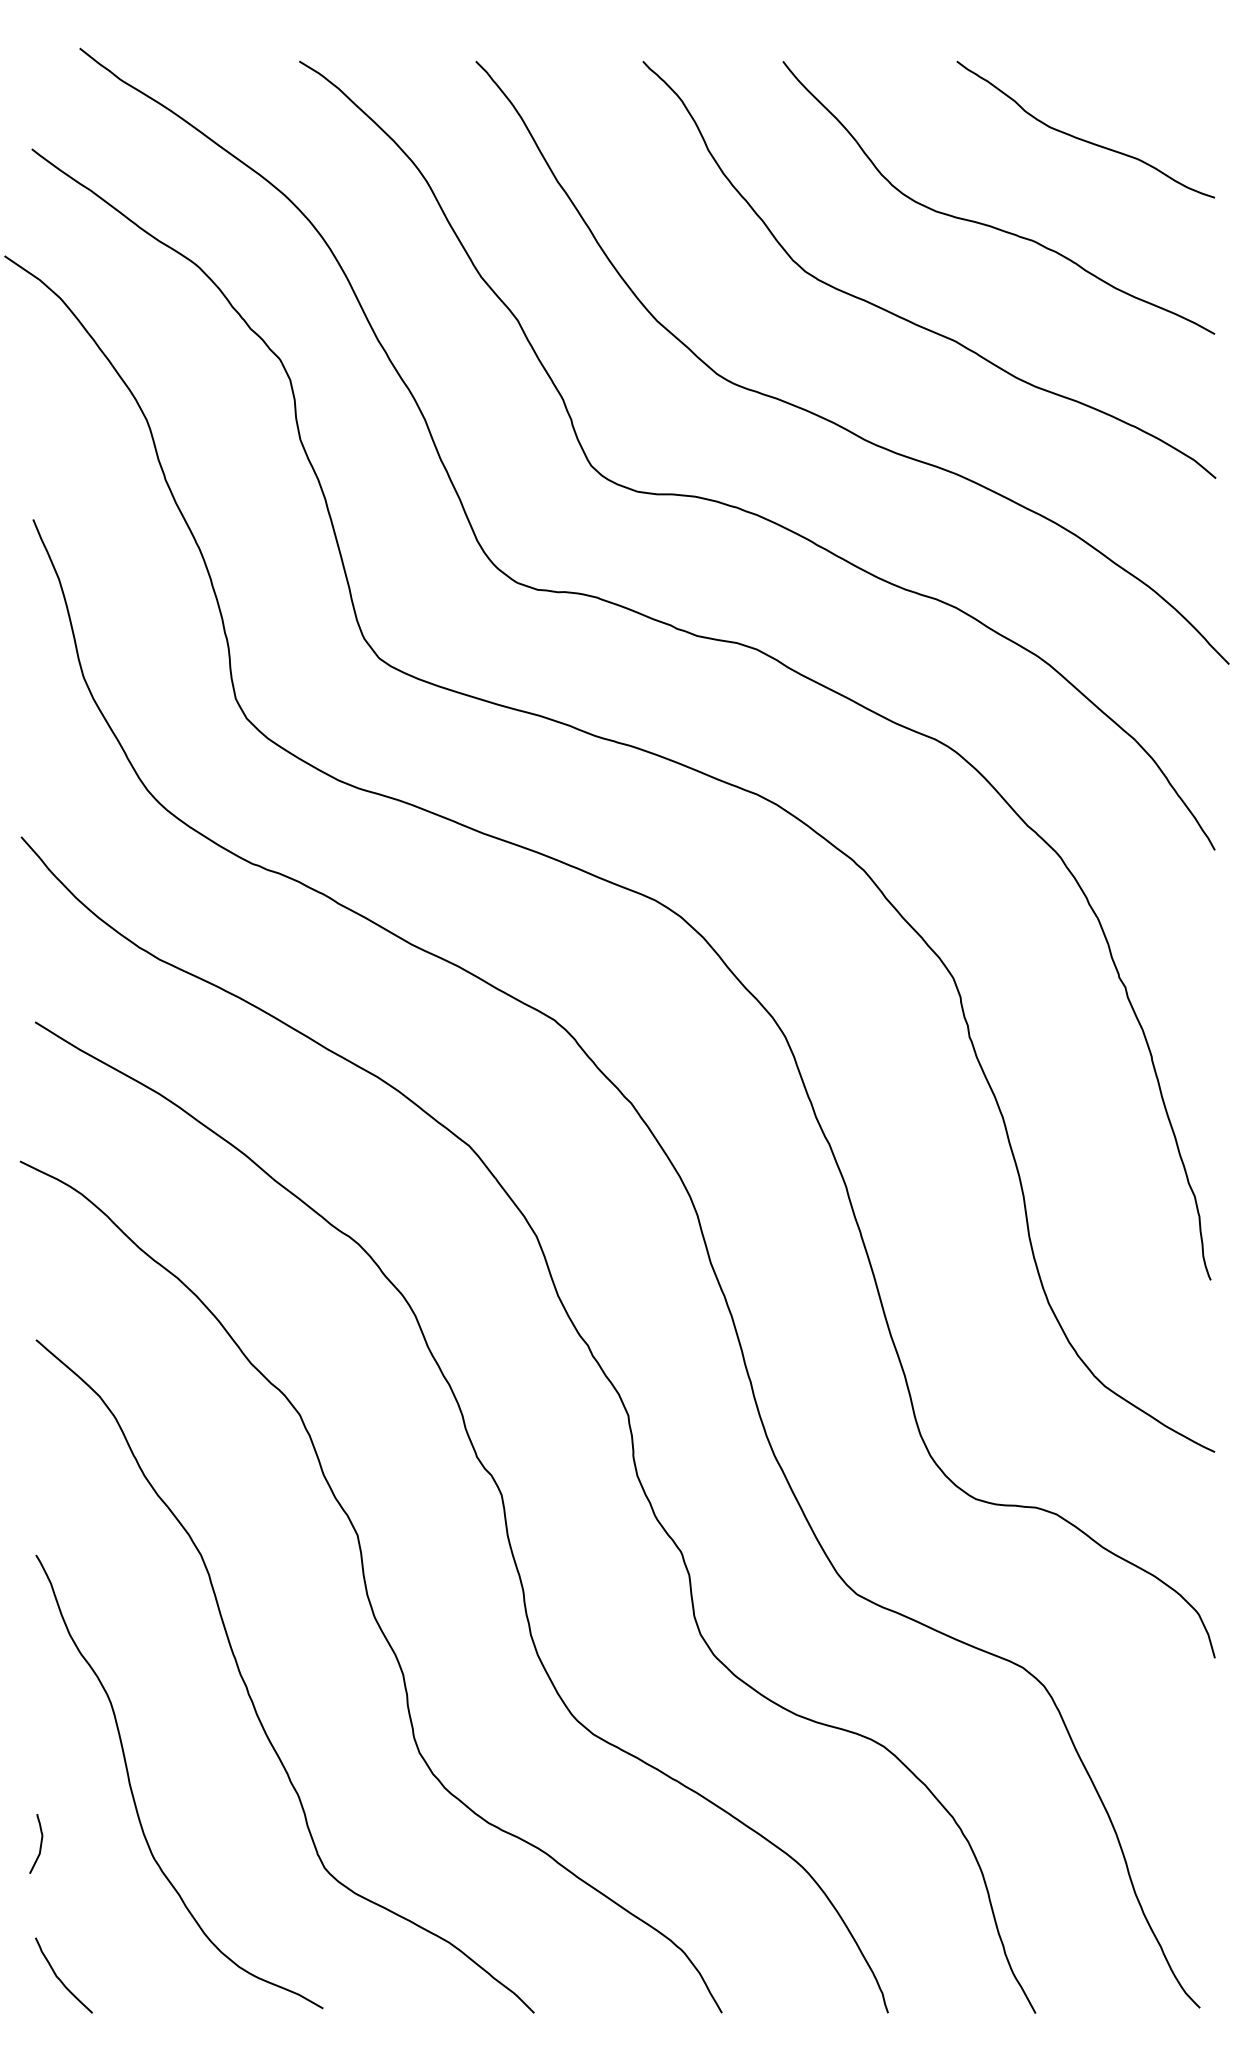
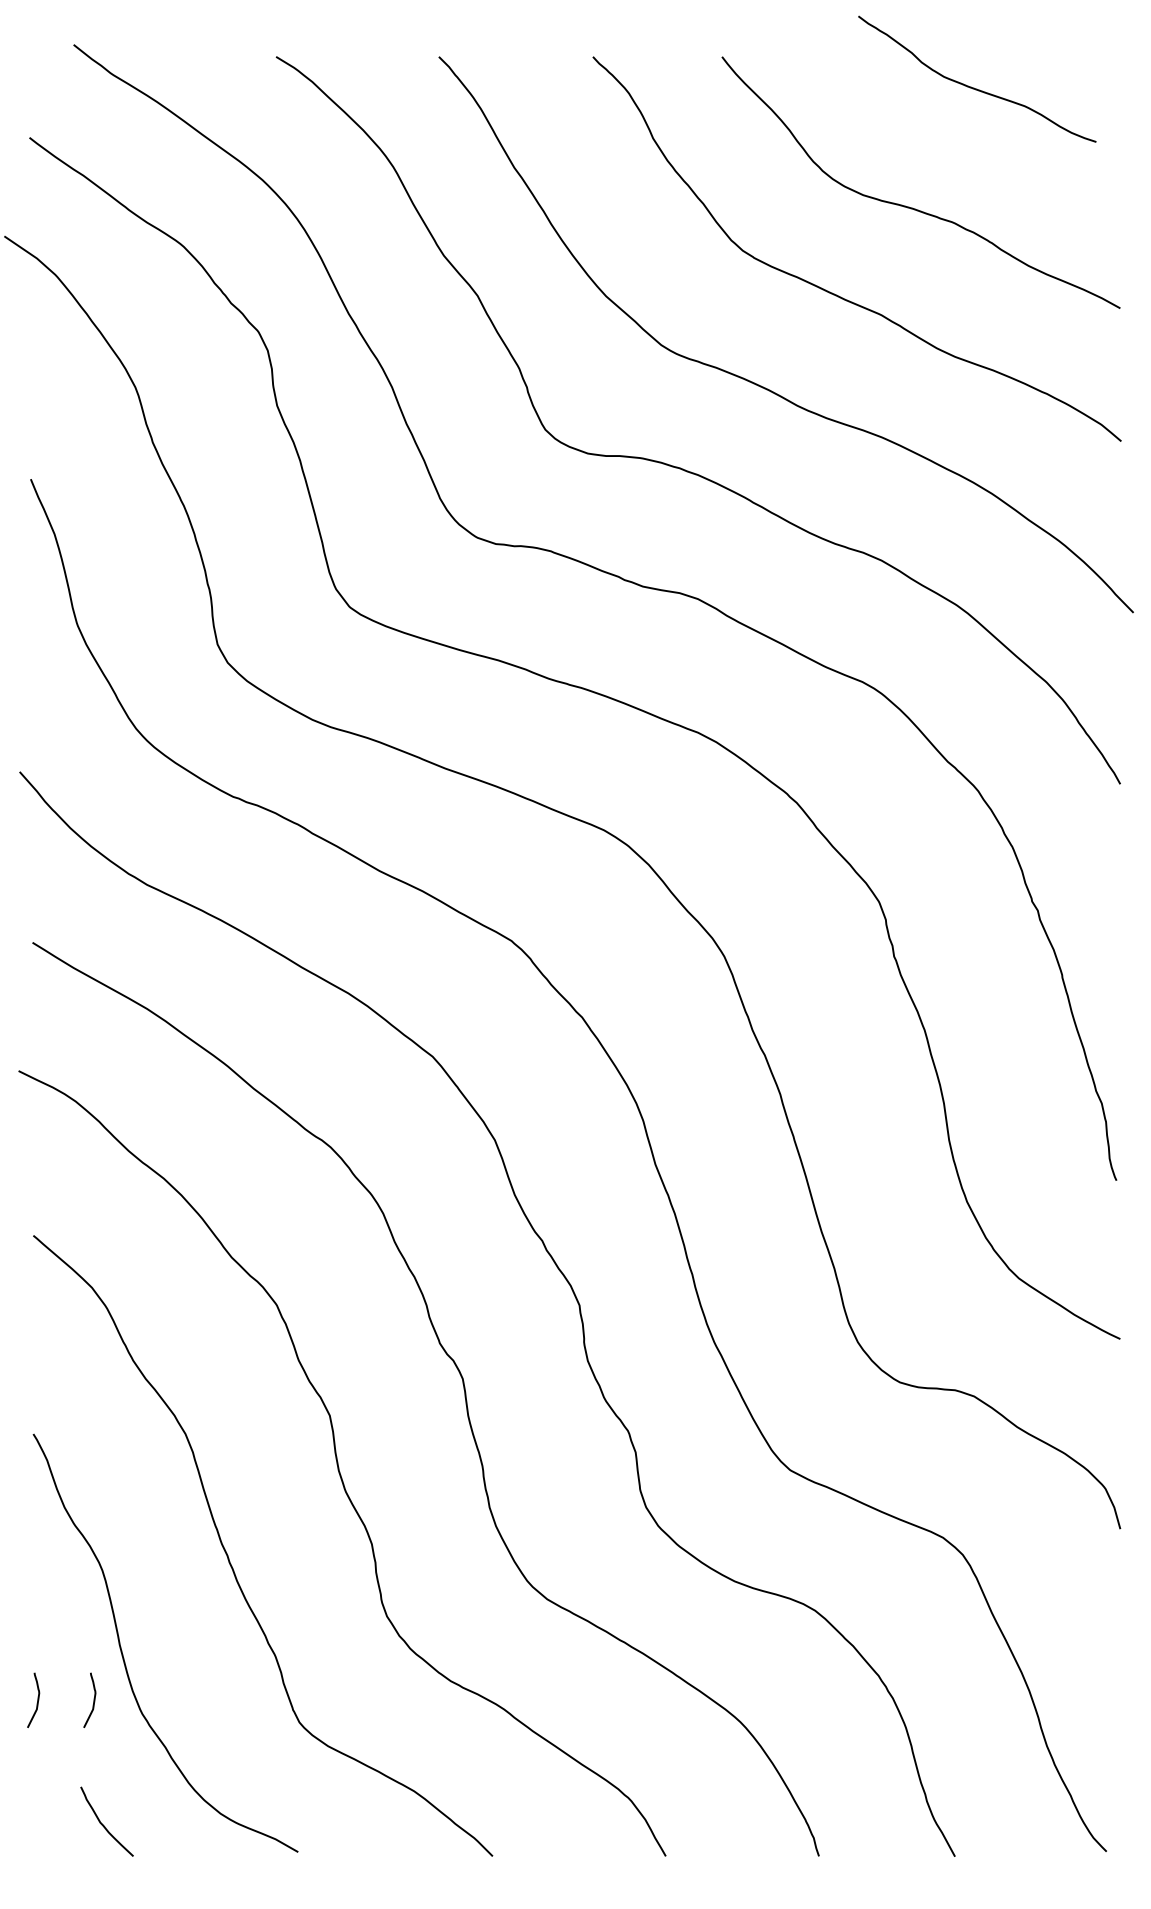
curve: (1081, 138) -> (973, 87), moved
curve: (101, 1843) -> (93, 1699), added
curve: (59, 1978) -> (102, 1824), moved

